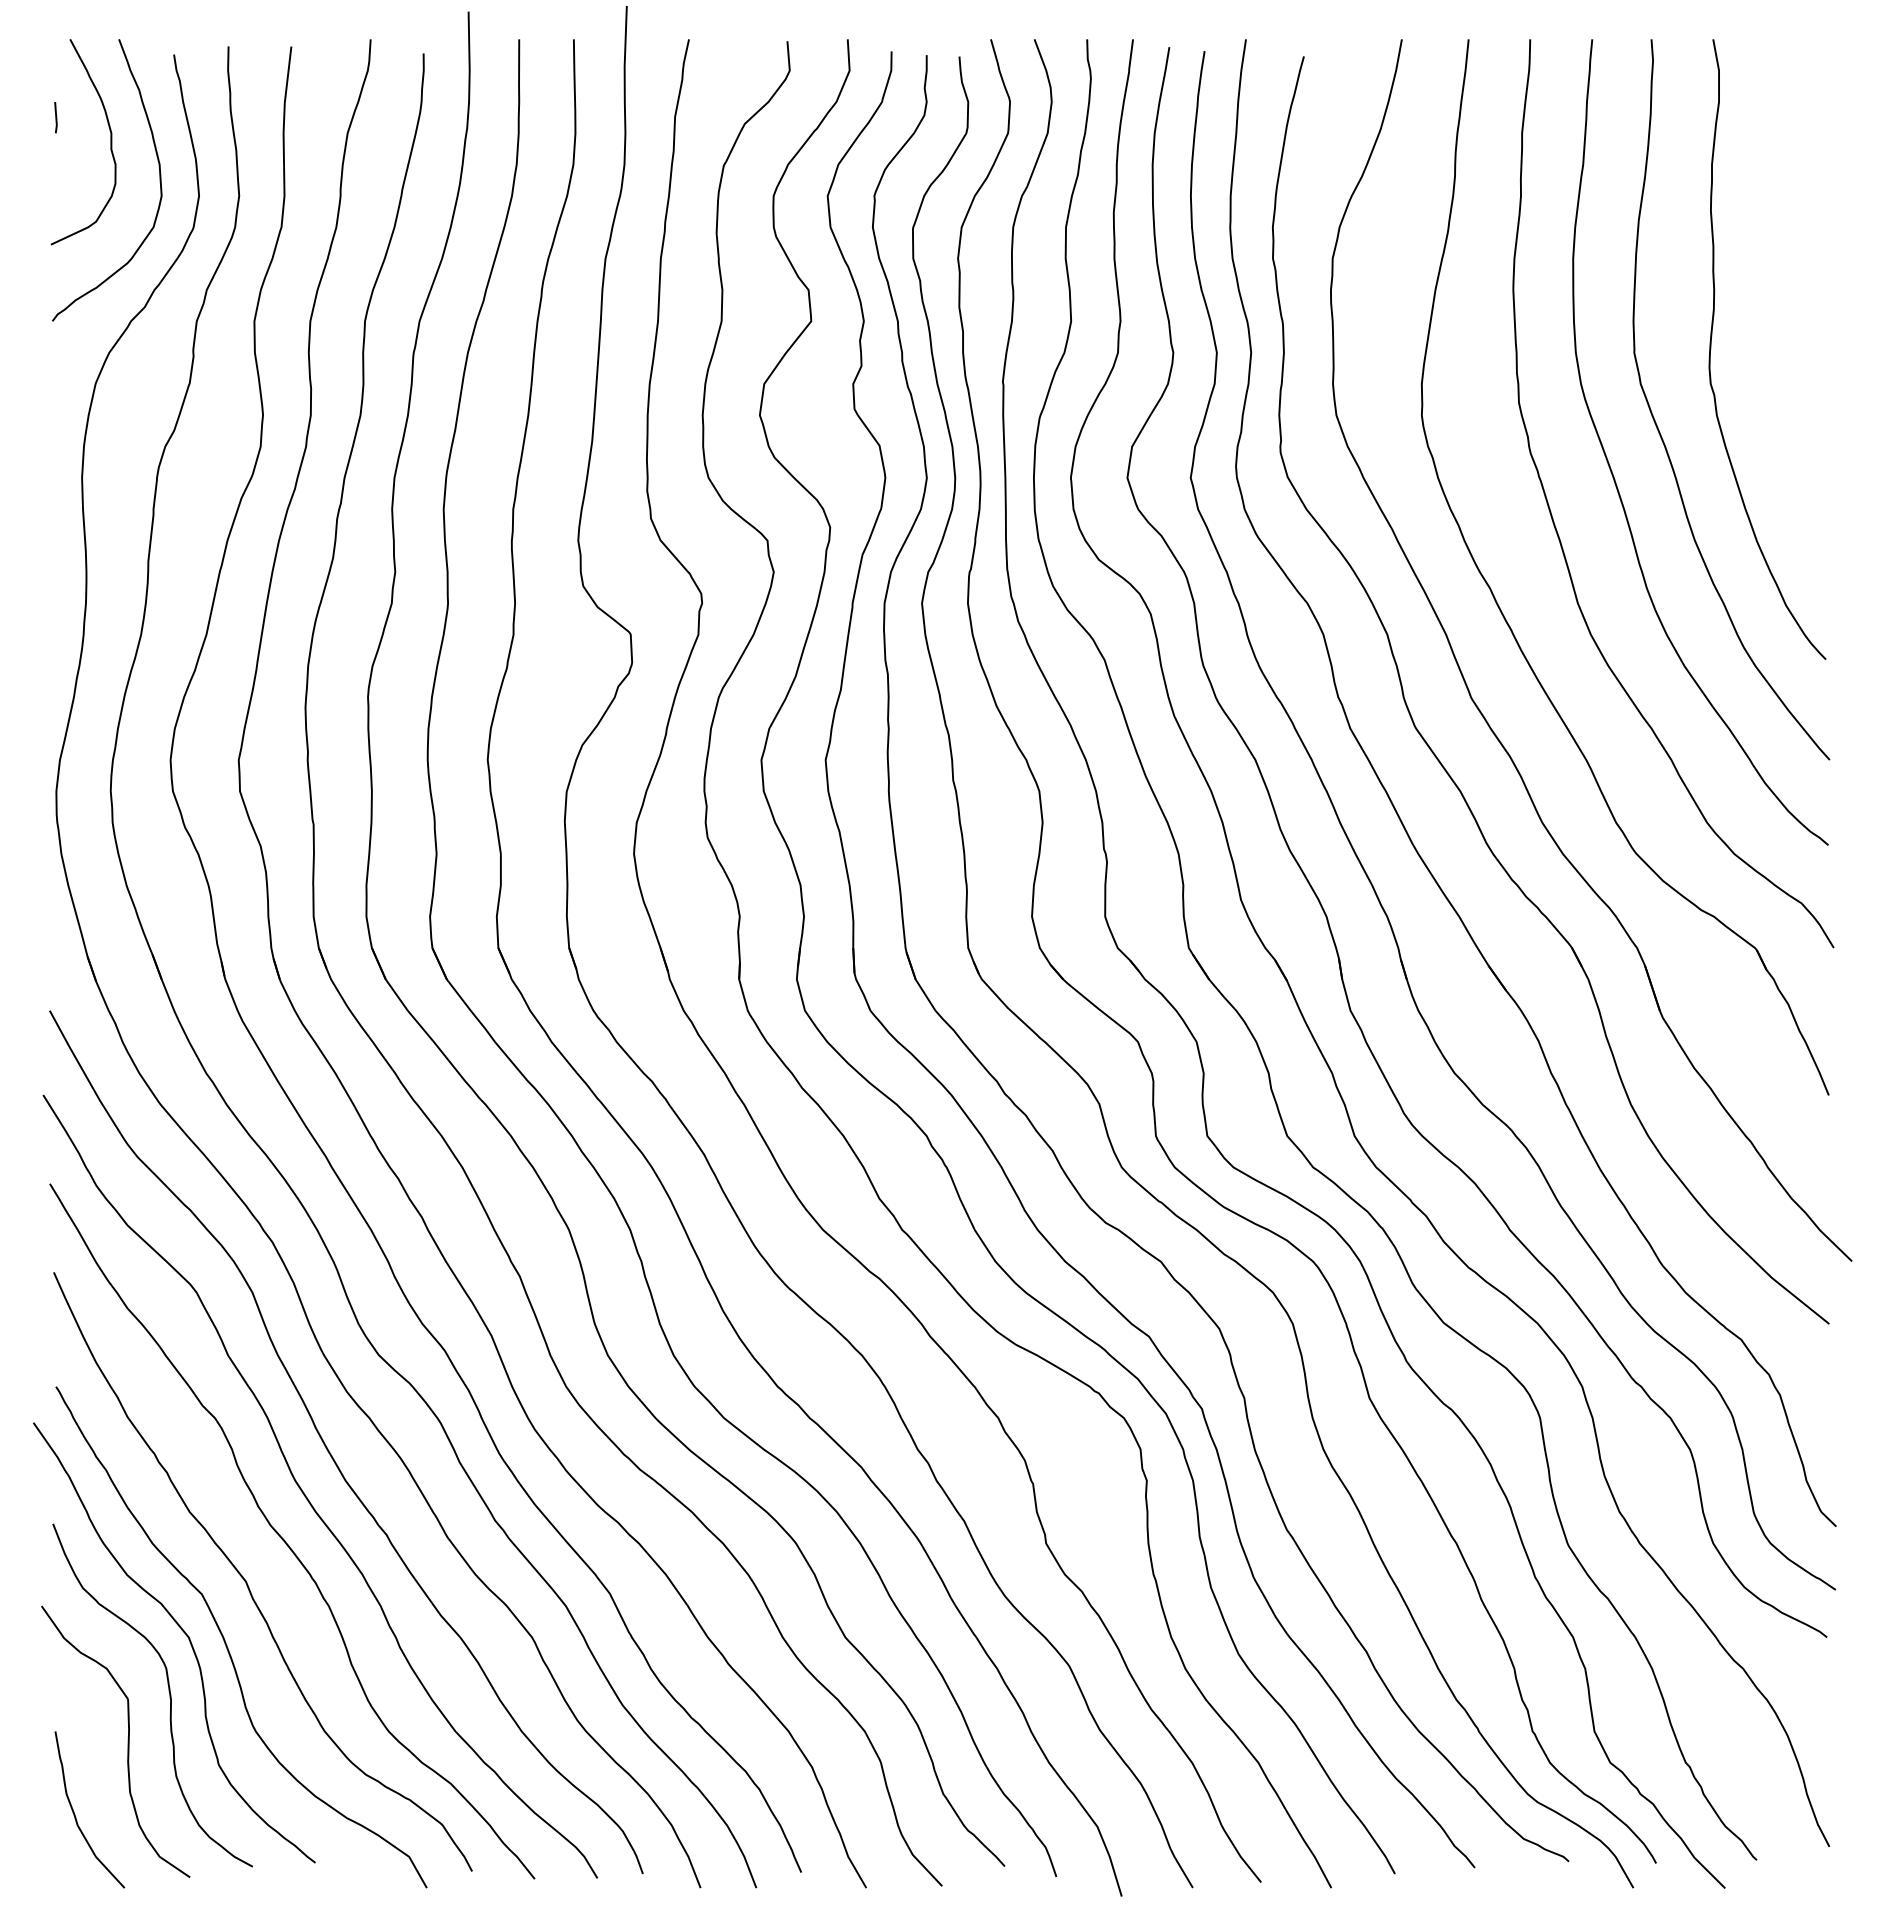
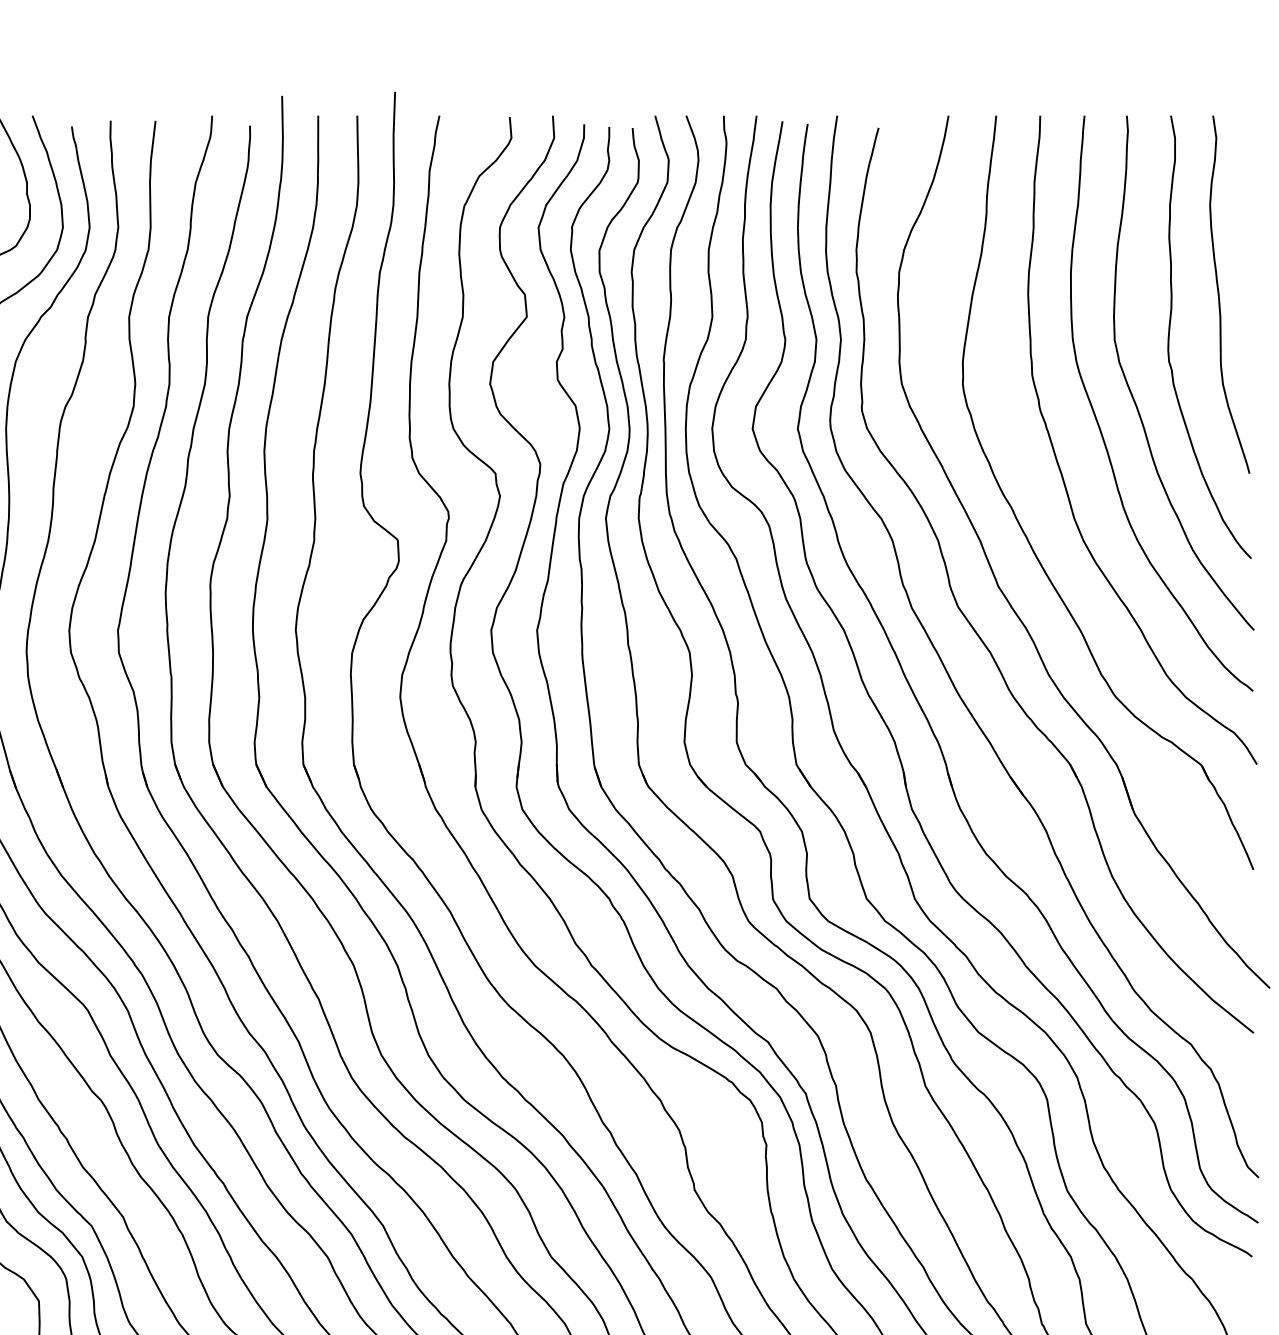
curve: (1781, 290) -> (1219, 295), added

